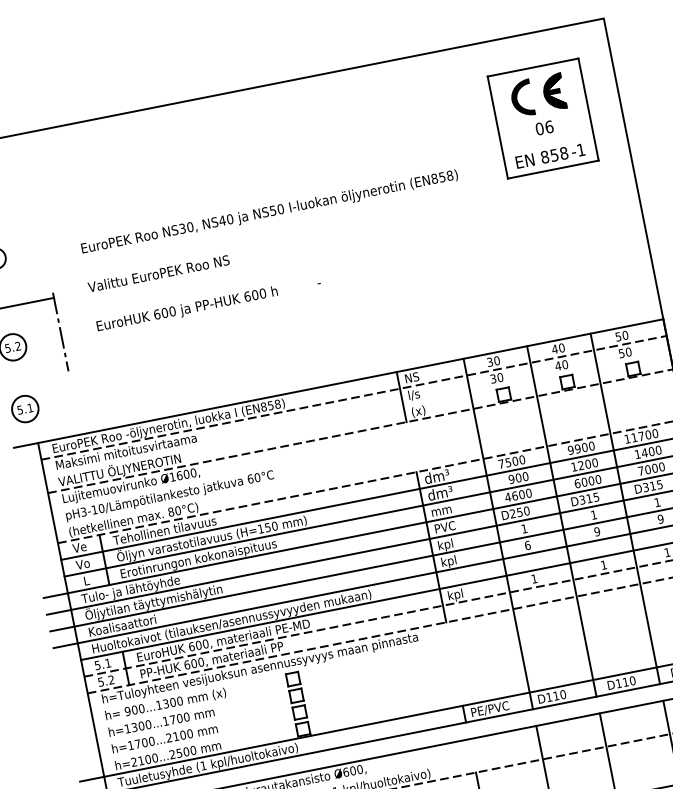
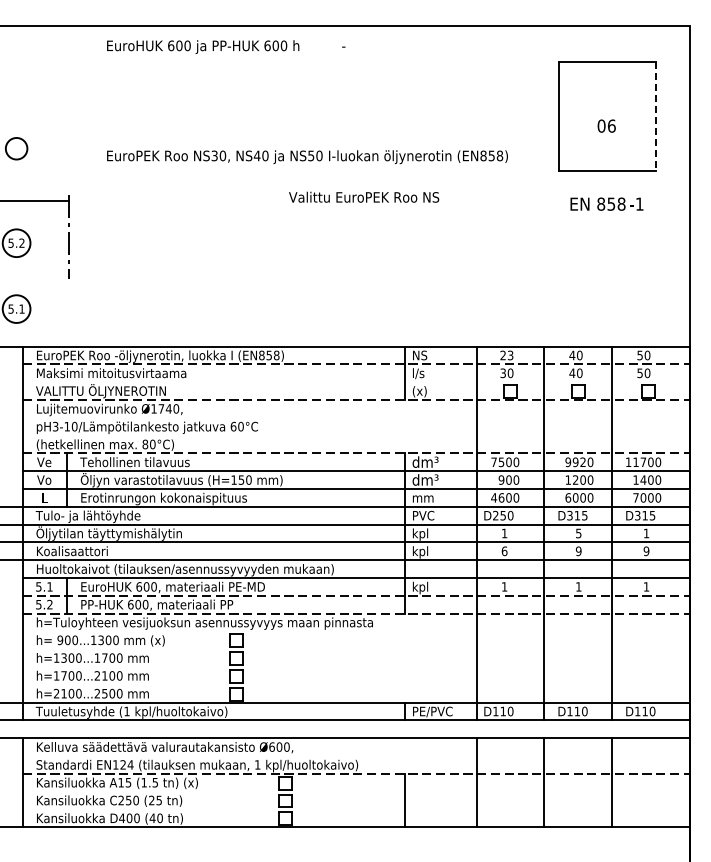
part: (537, 95) -> (606, 91), removed
line: (588, 109) -> (655, 116), solid -> dashed
text: (549, 155) -> (606, 203), moved
text: (158, 272) -> (364, 196), moved
text: (209, 304) -> (226, 46), moved
text: (493, 361) -> (506, 355), 30 -> 23
text: (584, 447) -> (582, 462), 9900 -> 9920
text: (182, 474) -> (164, 408), Ø1600, -> Ø1740,
text: (593, 515) -> (578, 533), 1 -> 5

